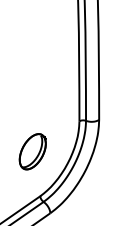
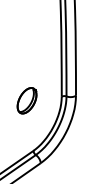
part: (32, 151) -> (26, 100), moved

